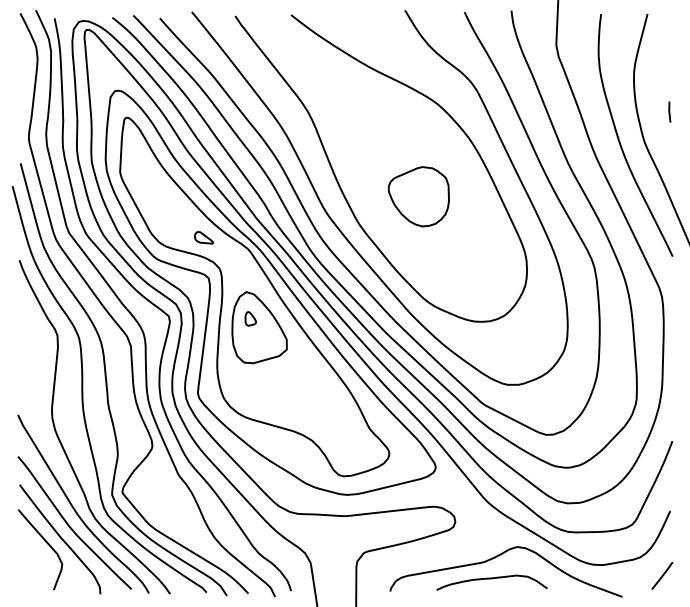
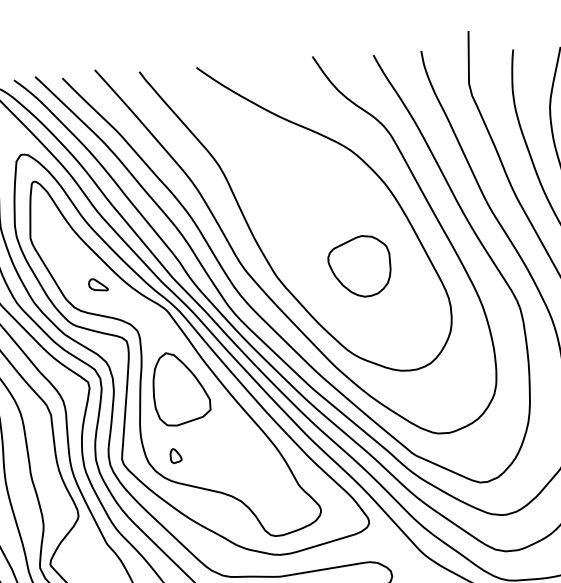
part: (418, 196) -> (359, 266), moved
part: (203, 237) -> (97, 284), moved
part: (250, 318) -> (175, 455), moved

